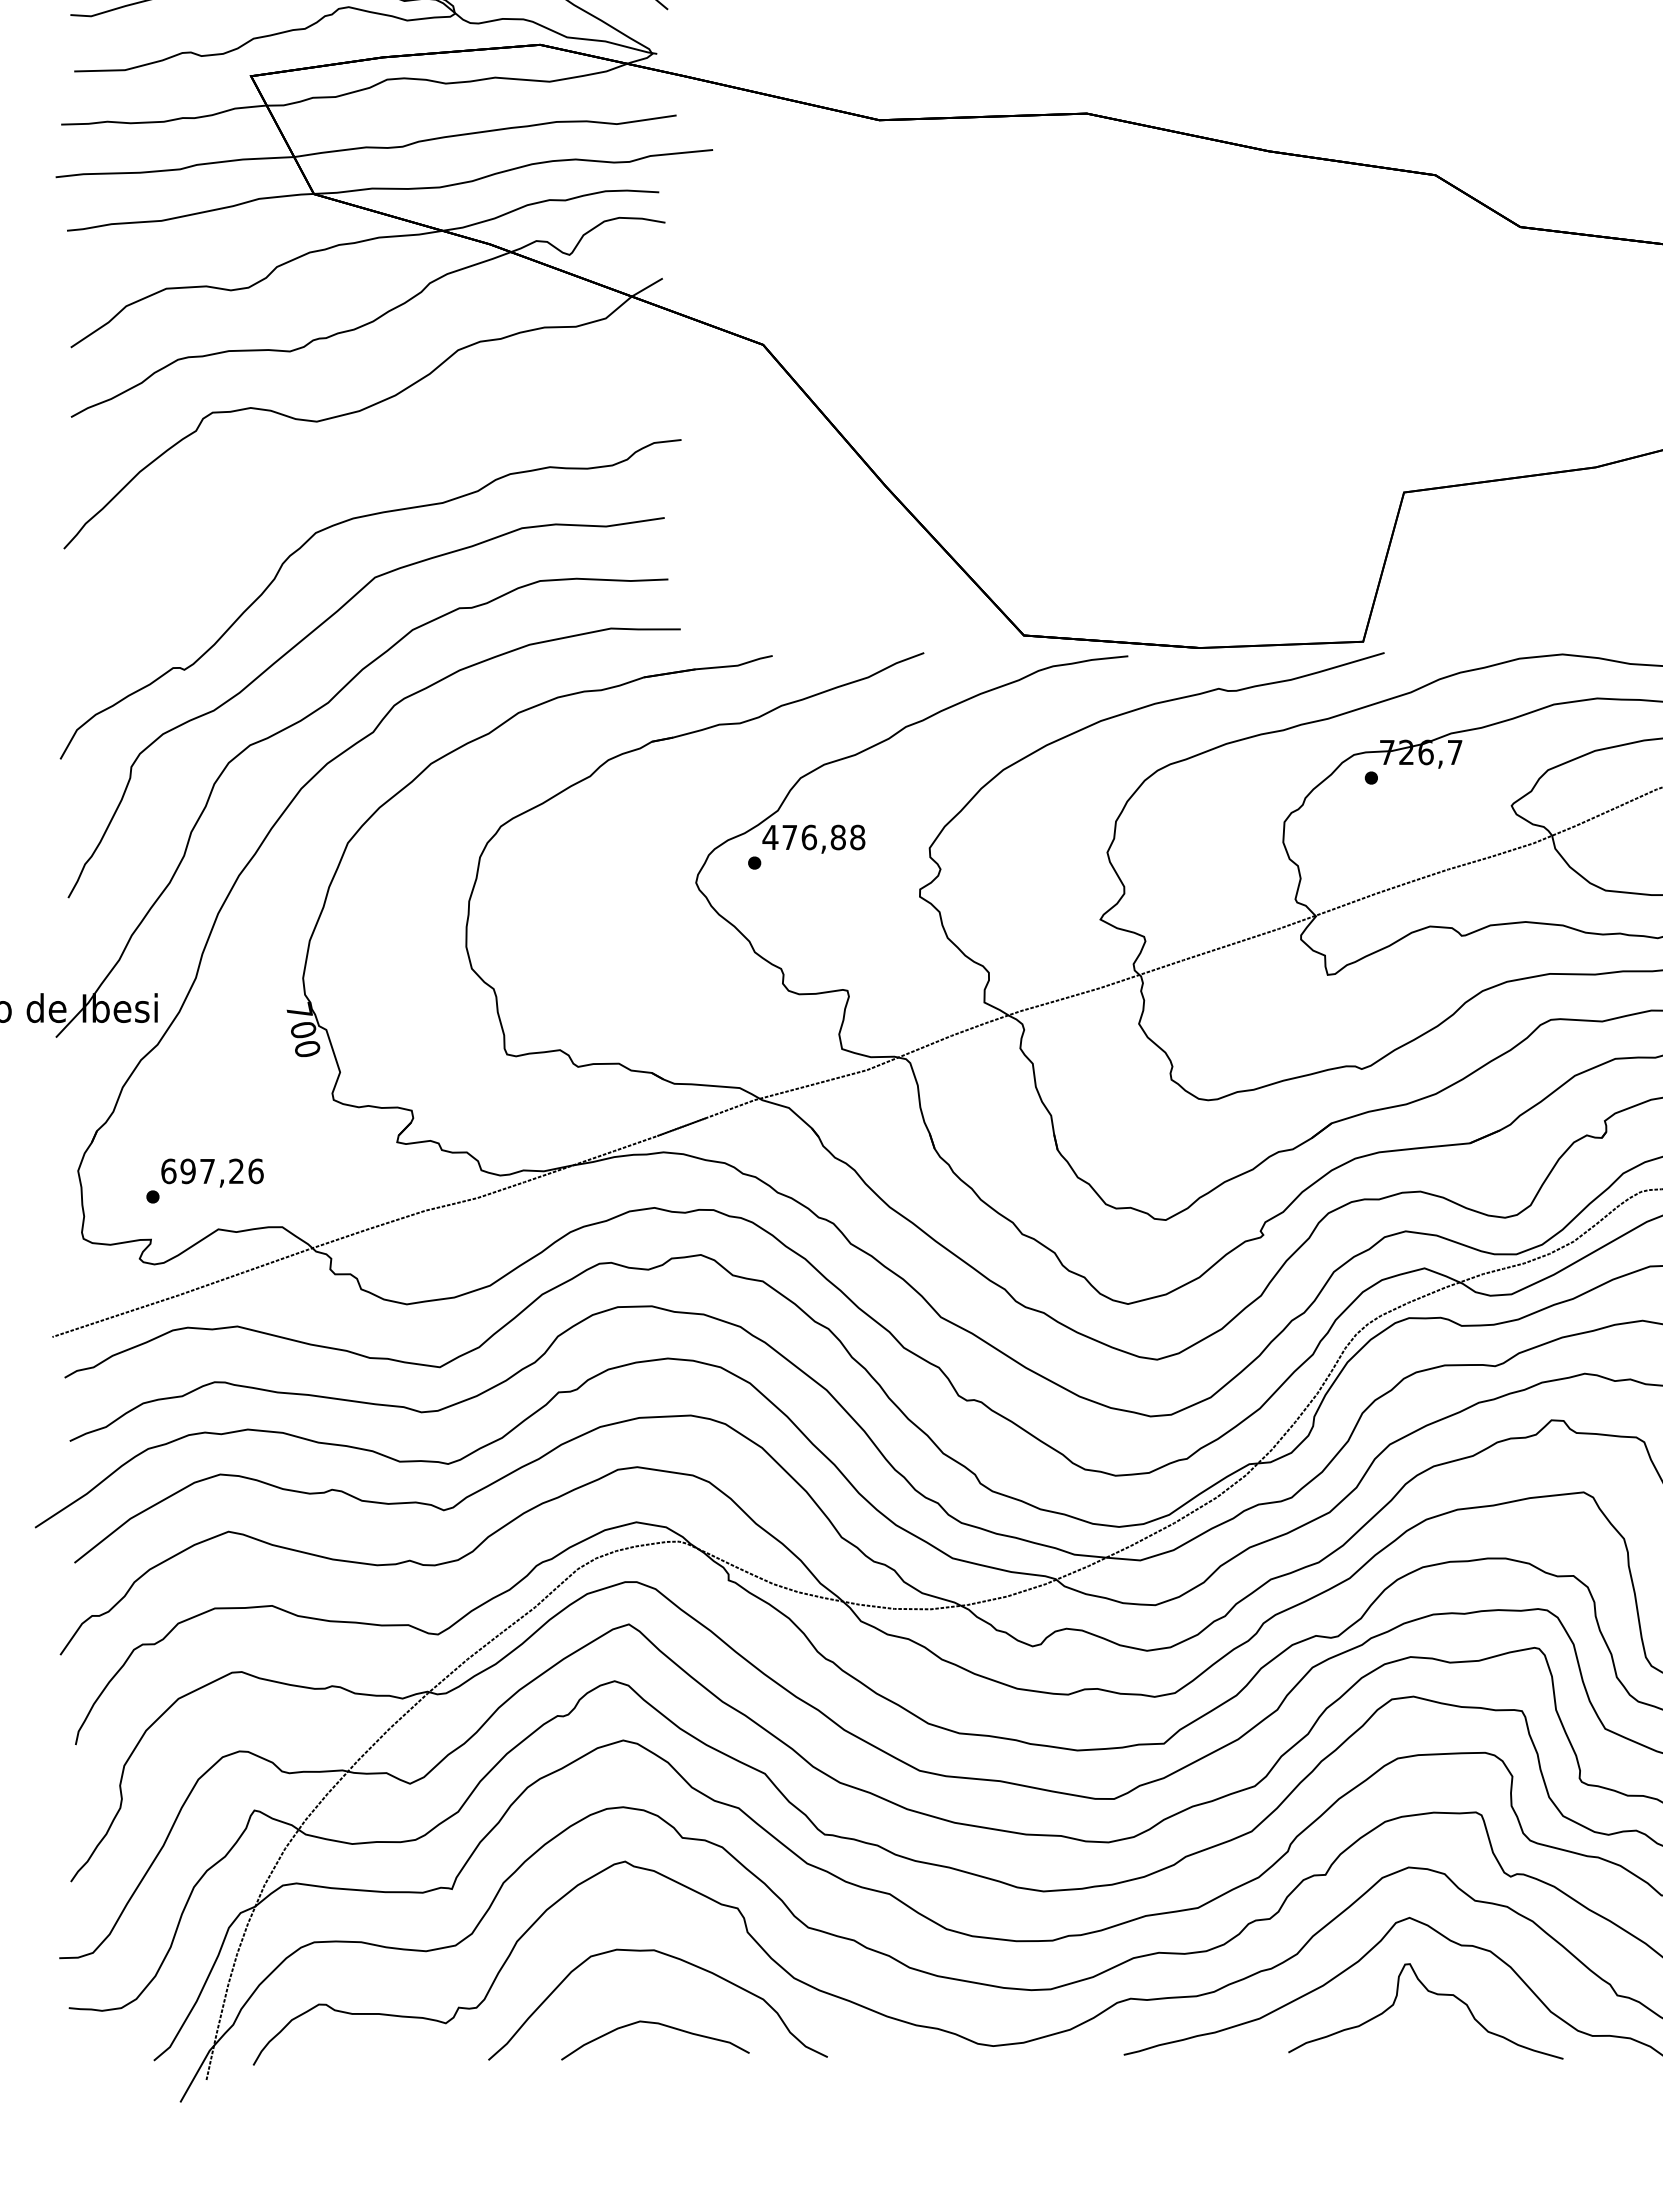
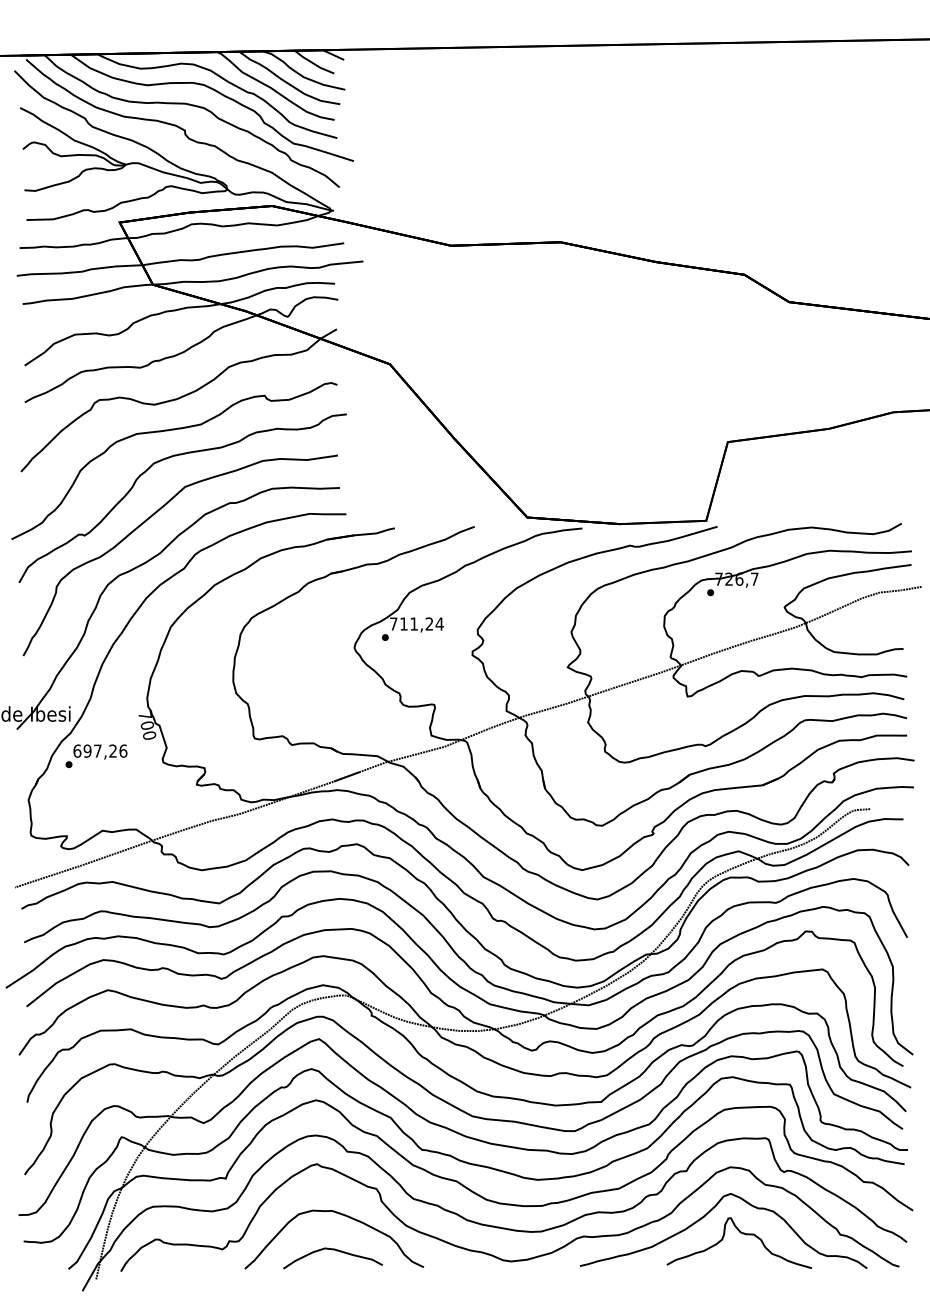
curve: (343, 472) -> (168, 431), added
text: (813, 836) -> (416, 623), 476,88 -> 711,24
text: (205, 1179) -> (96, 755), moved

